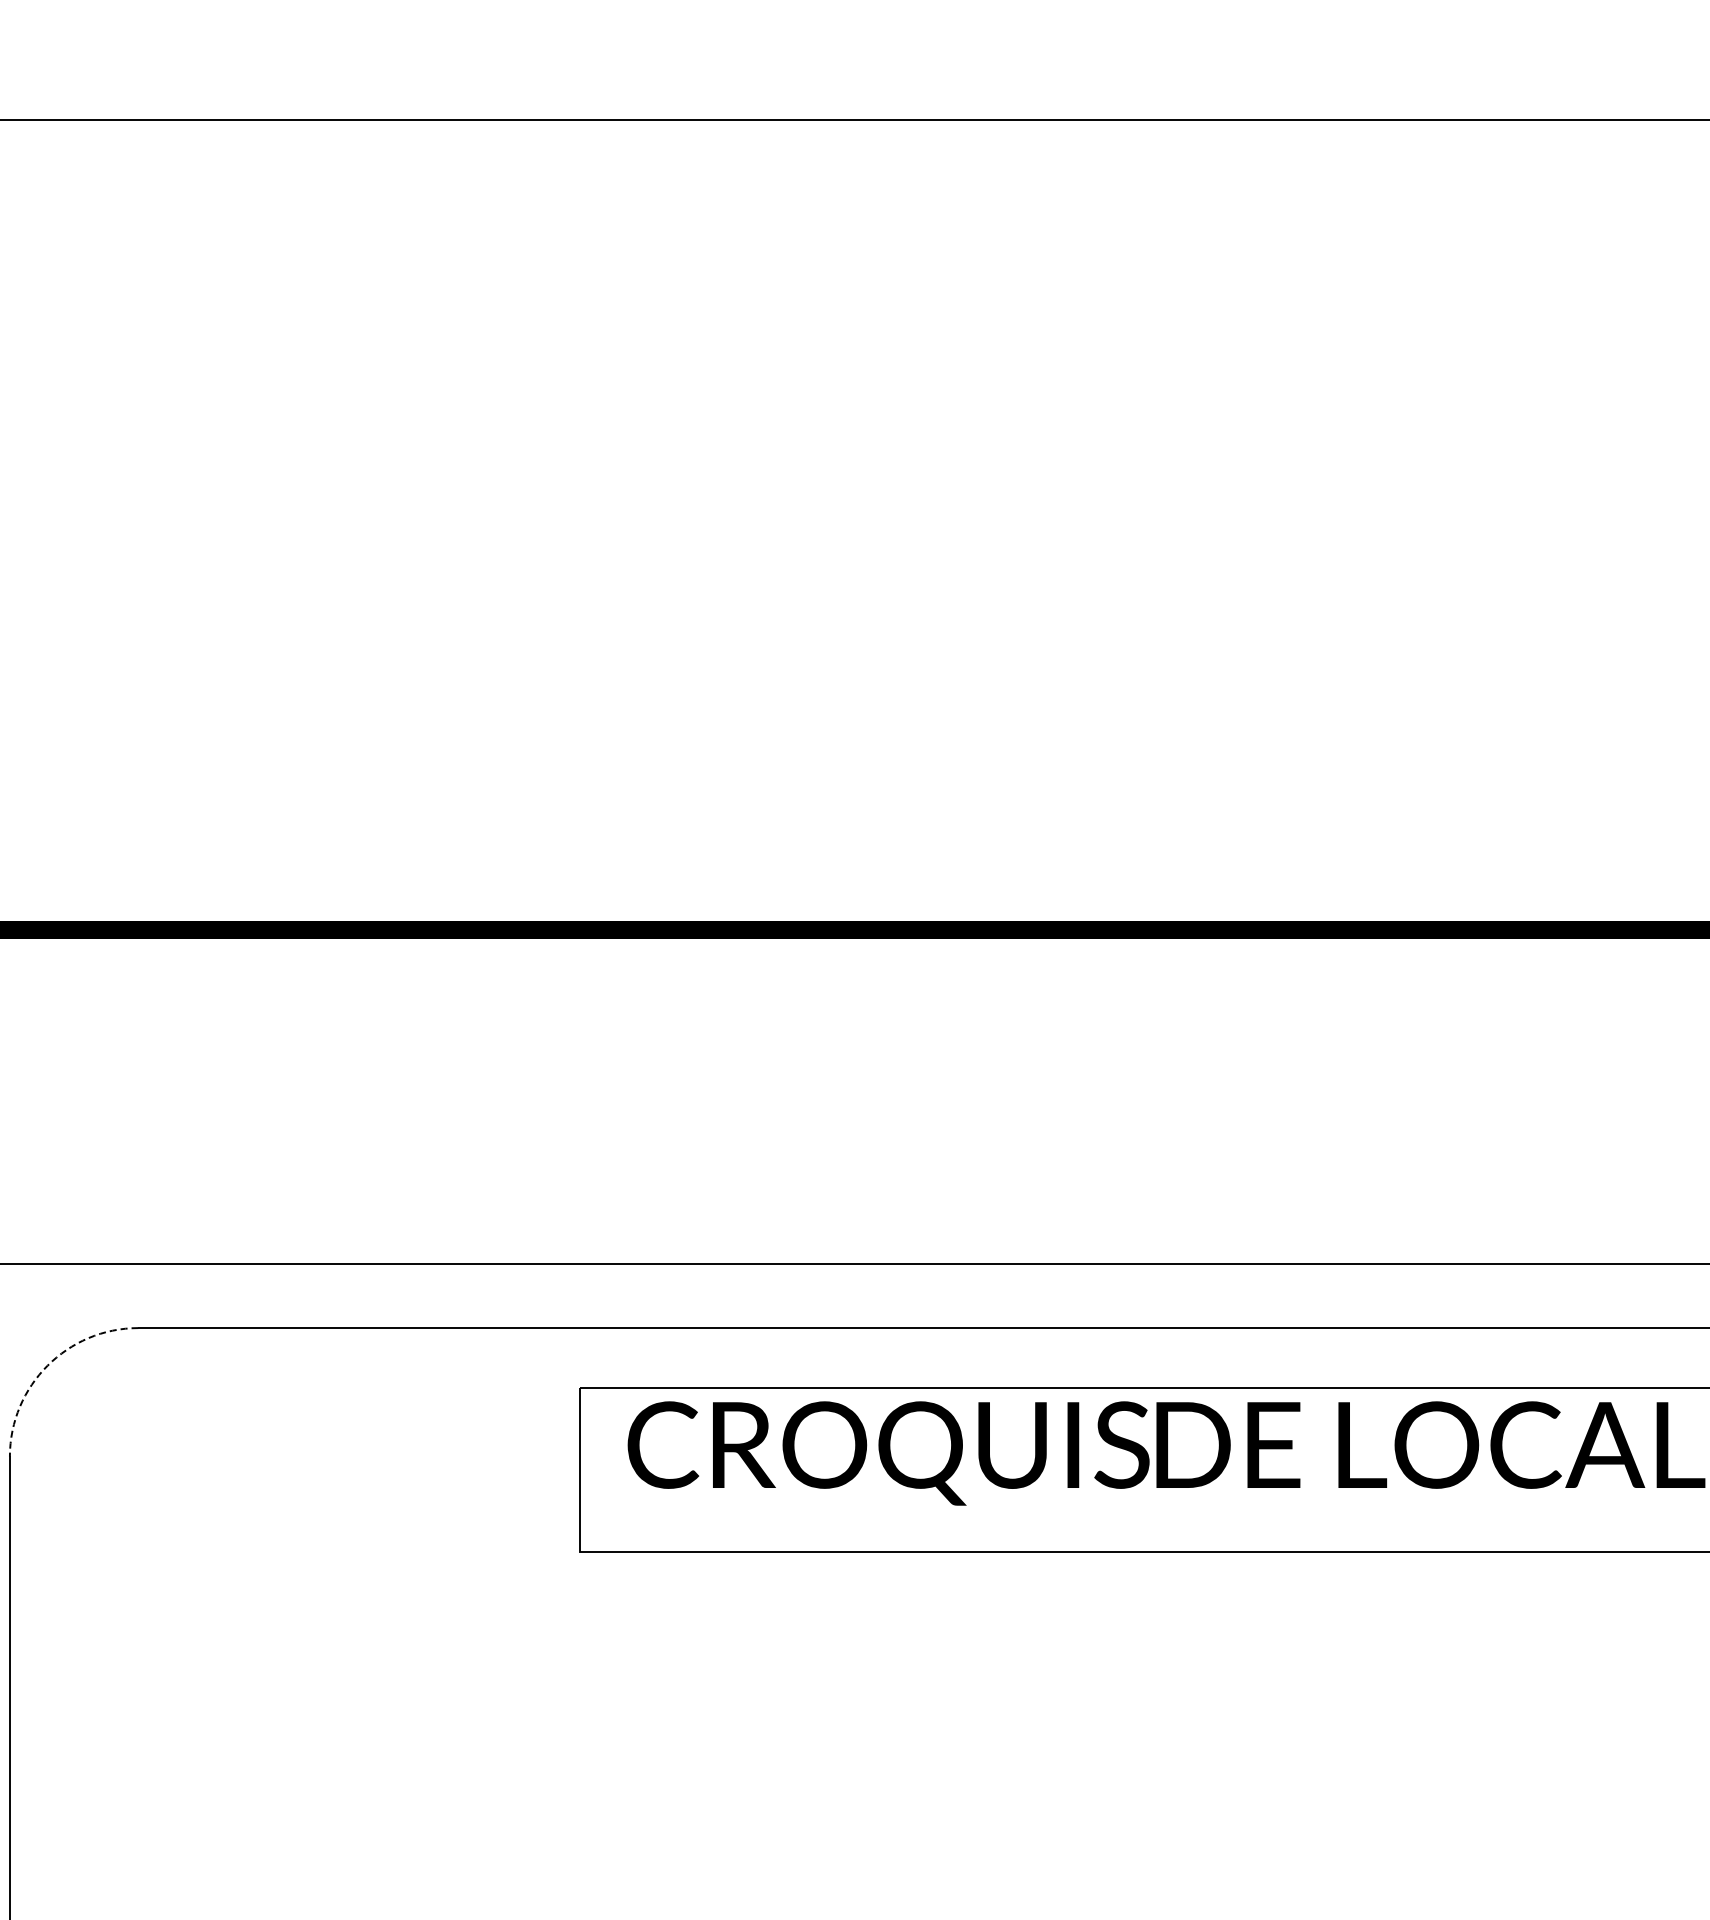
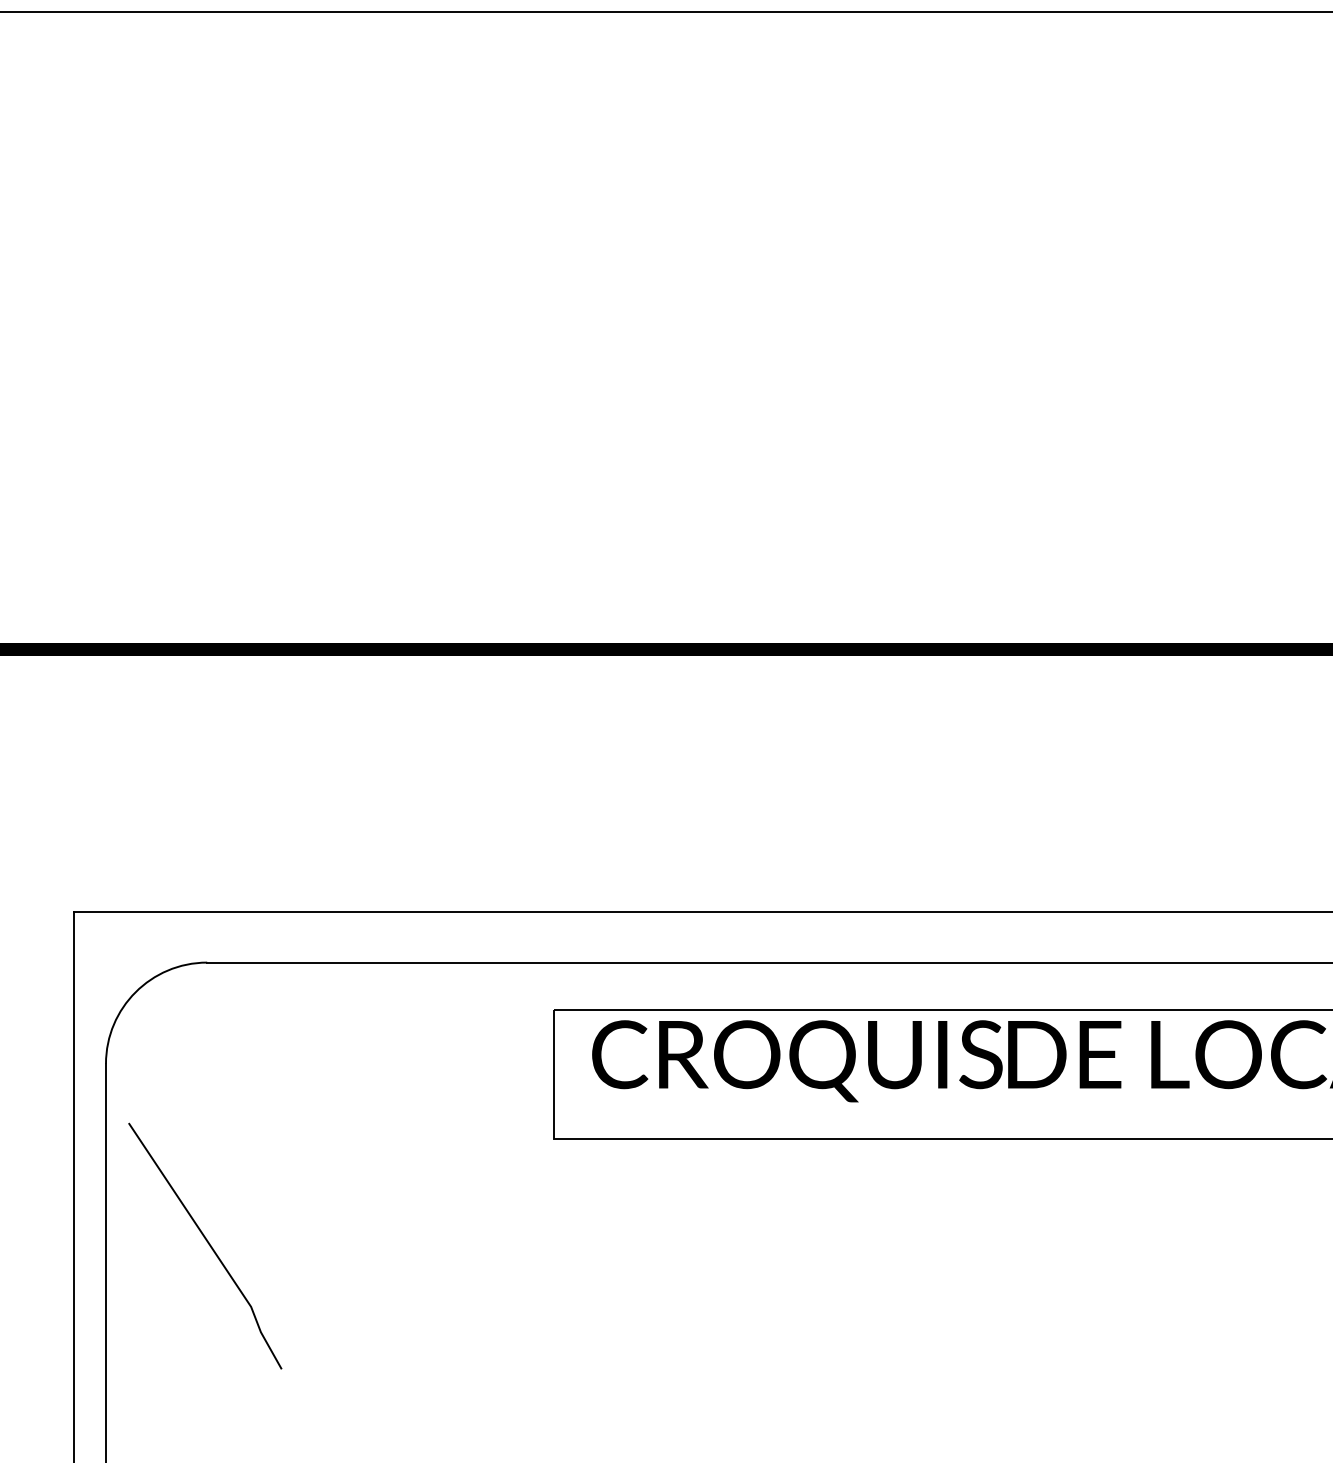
arc: (47, 1365) -> (135, 992), dashed -> solid
line: (139, 1685) -> (207, 1243), added

